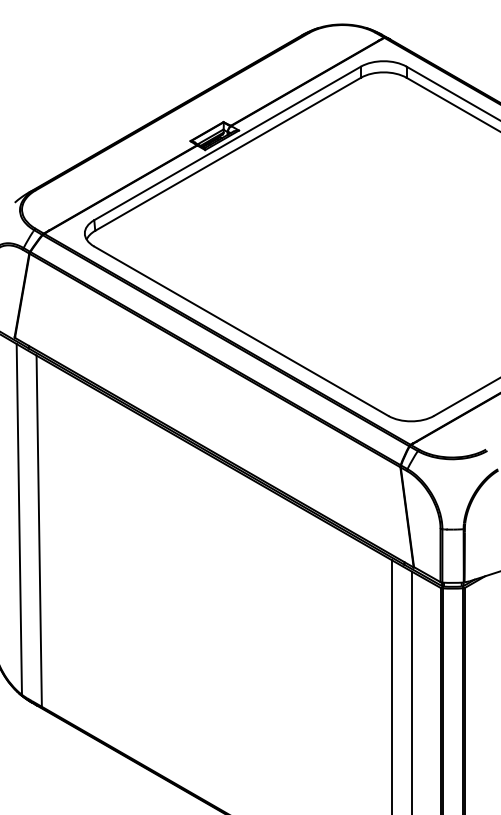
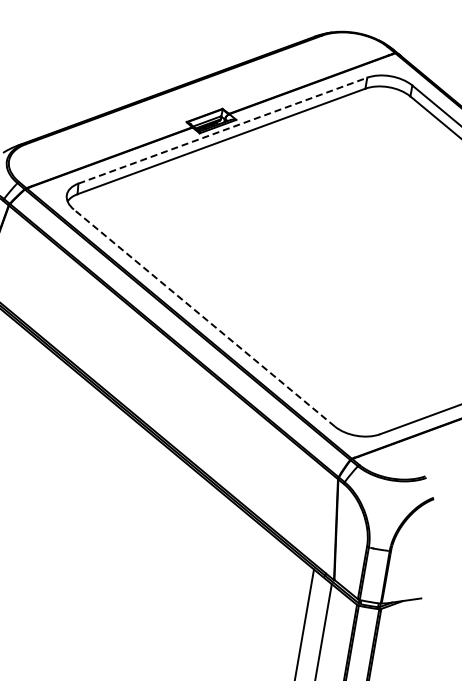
line: (227, 143) -> (222, 130), solid -> dashed
line: (241, 331) -> (204, 318), solid -> dashed

